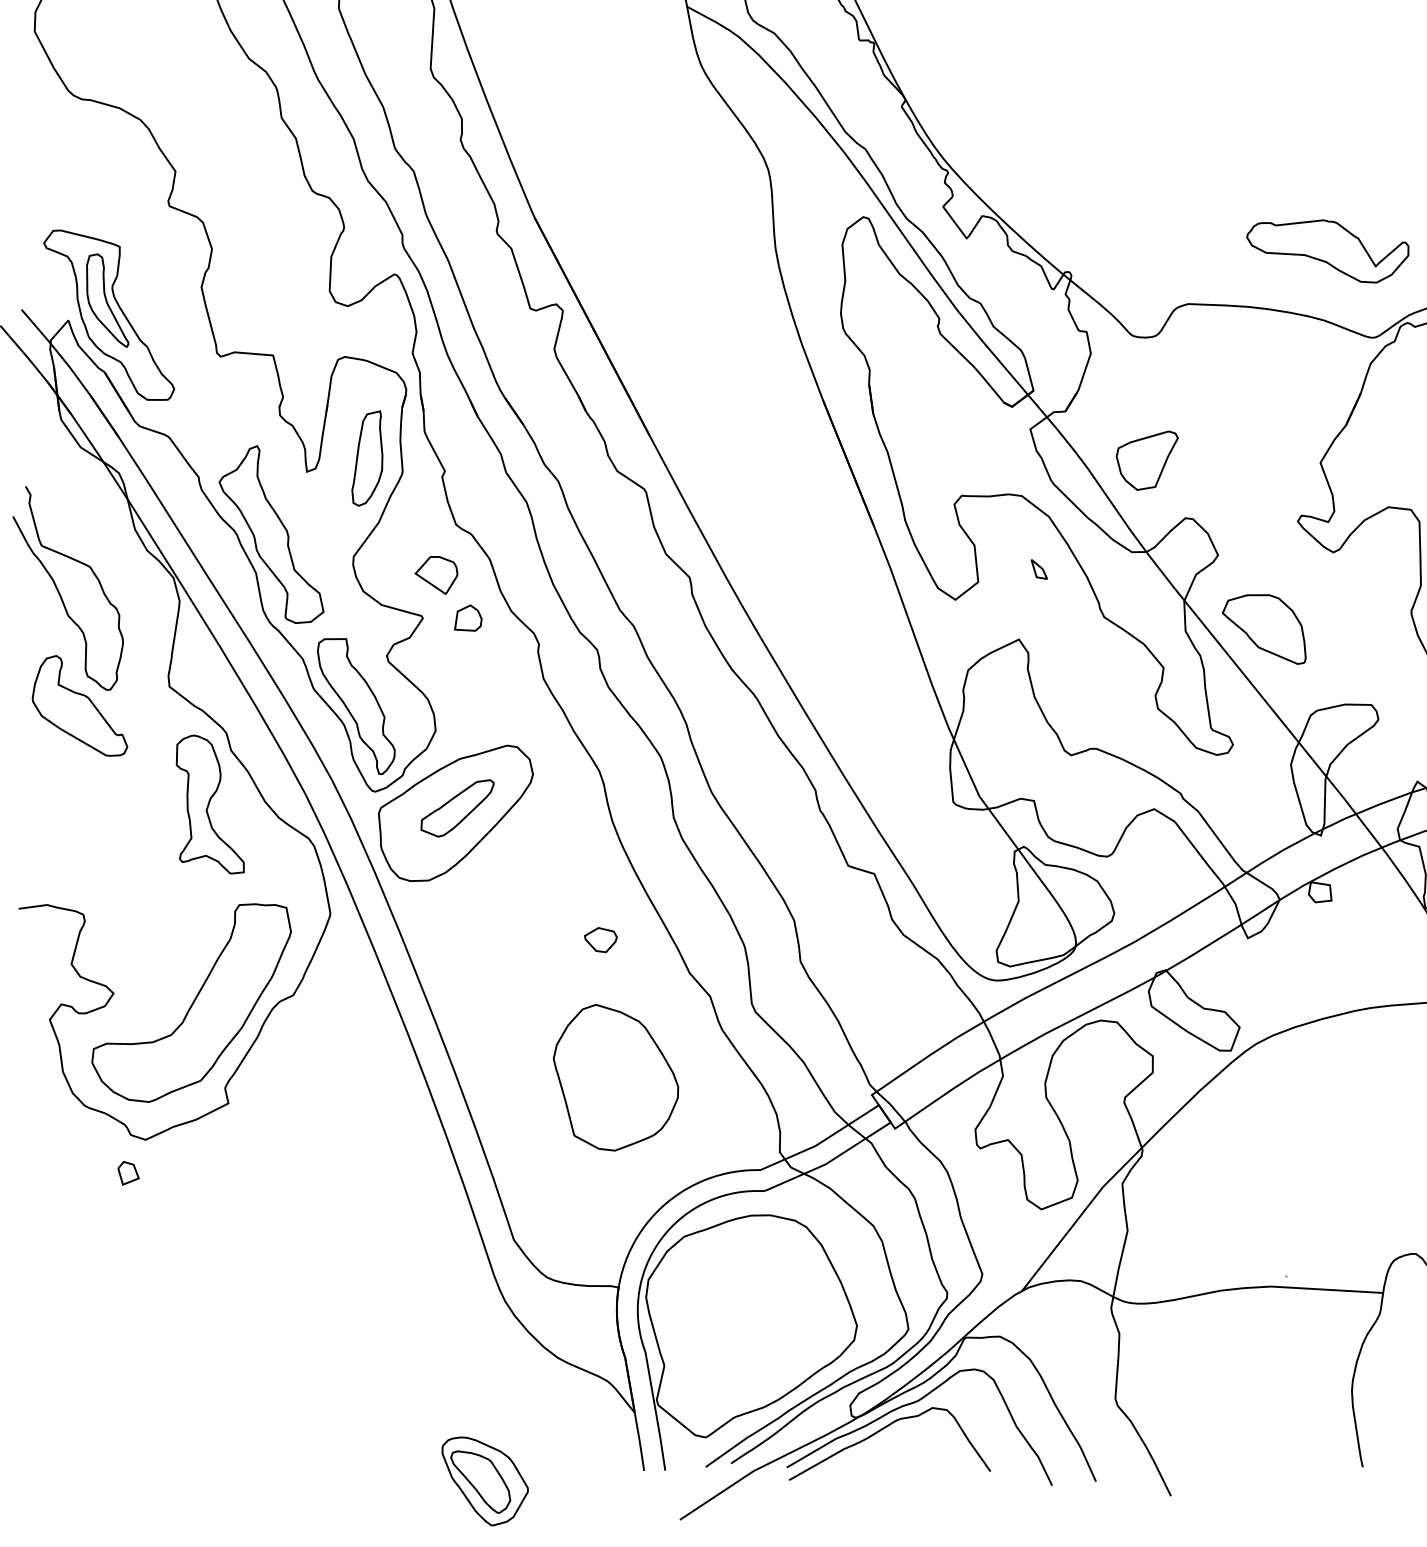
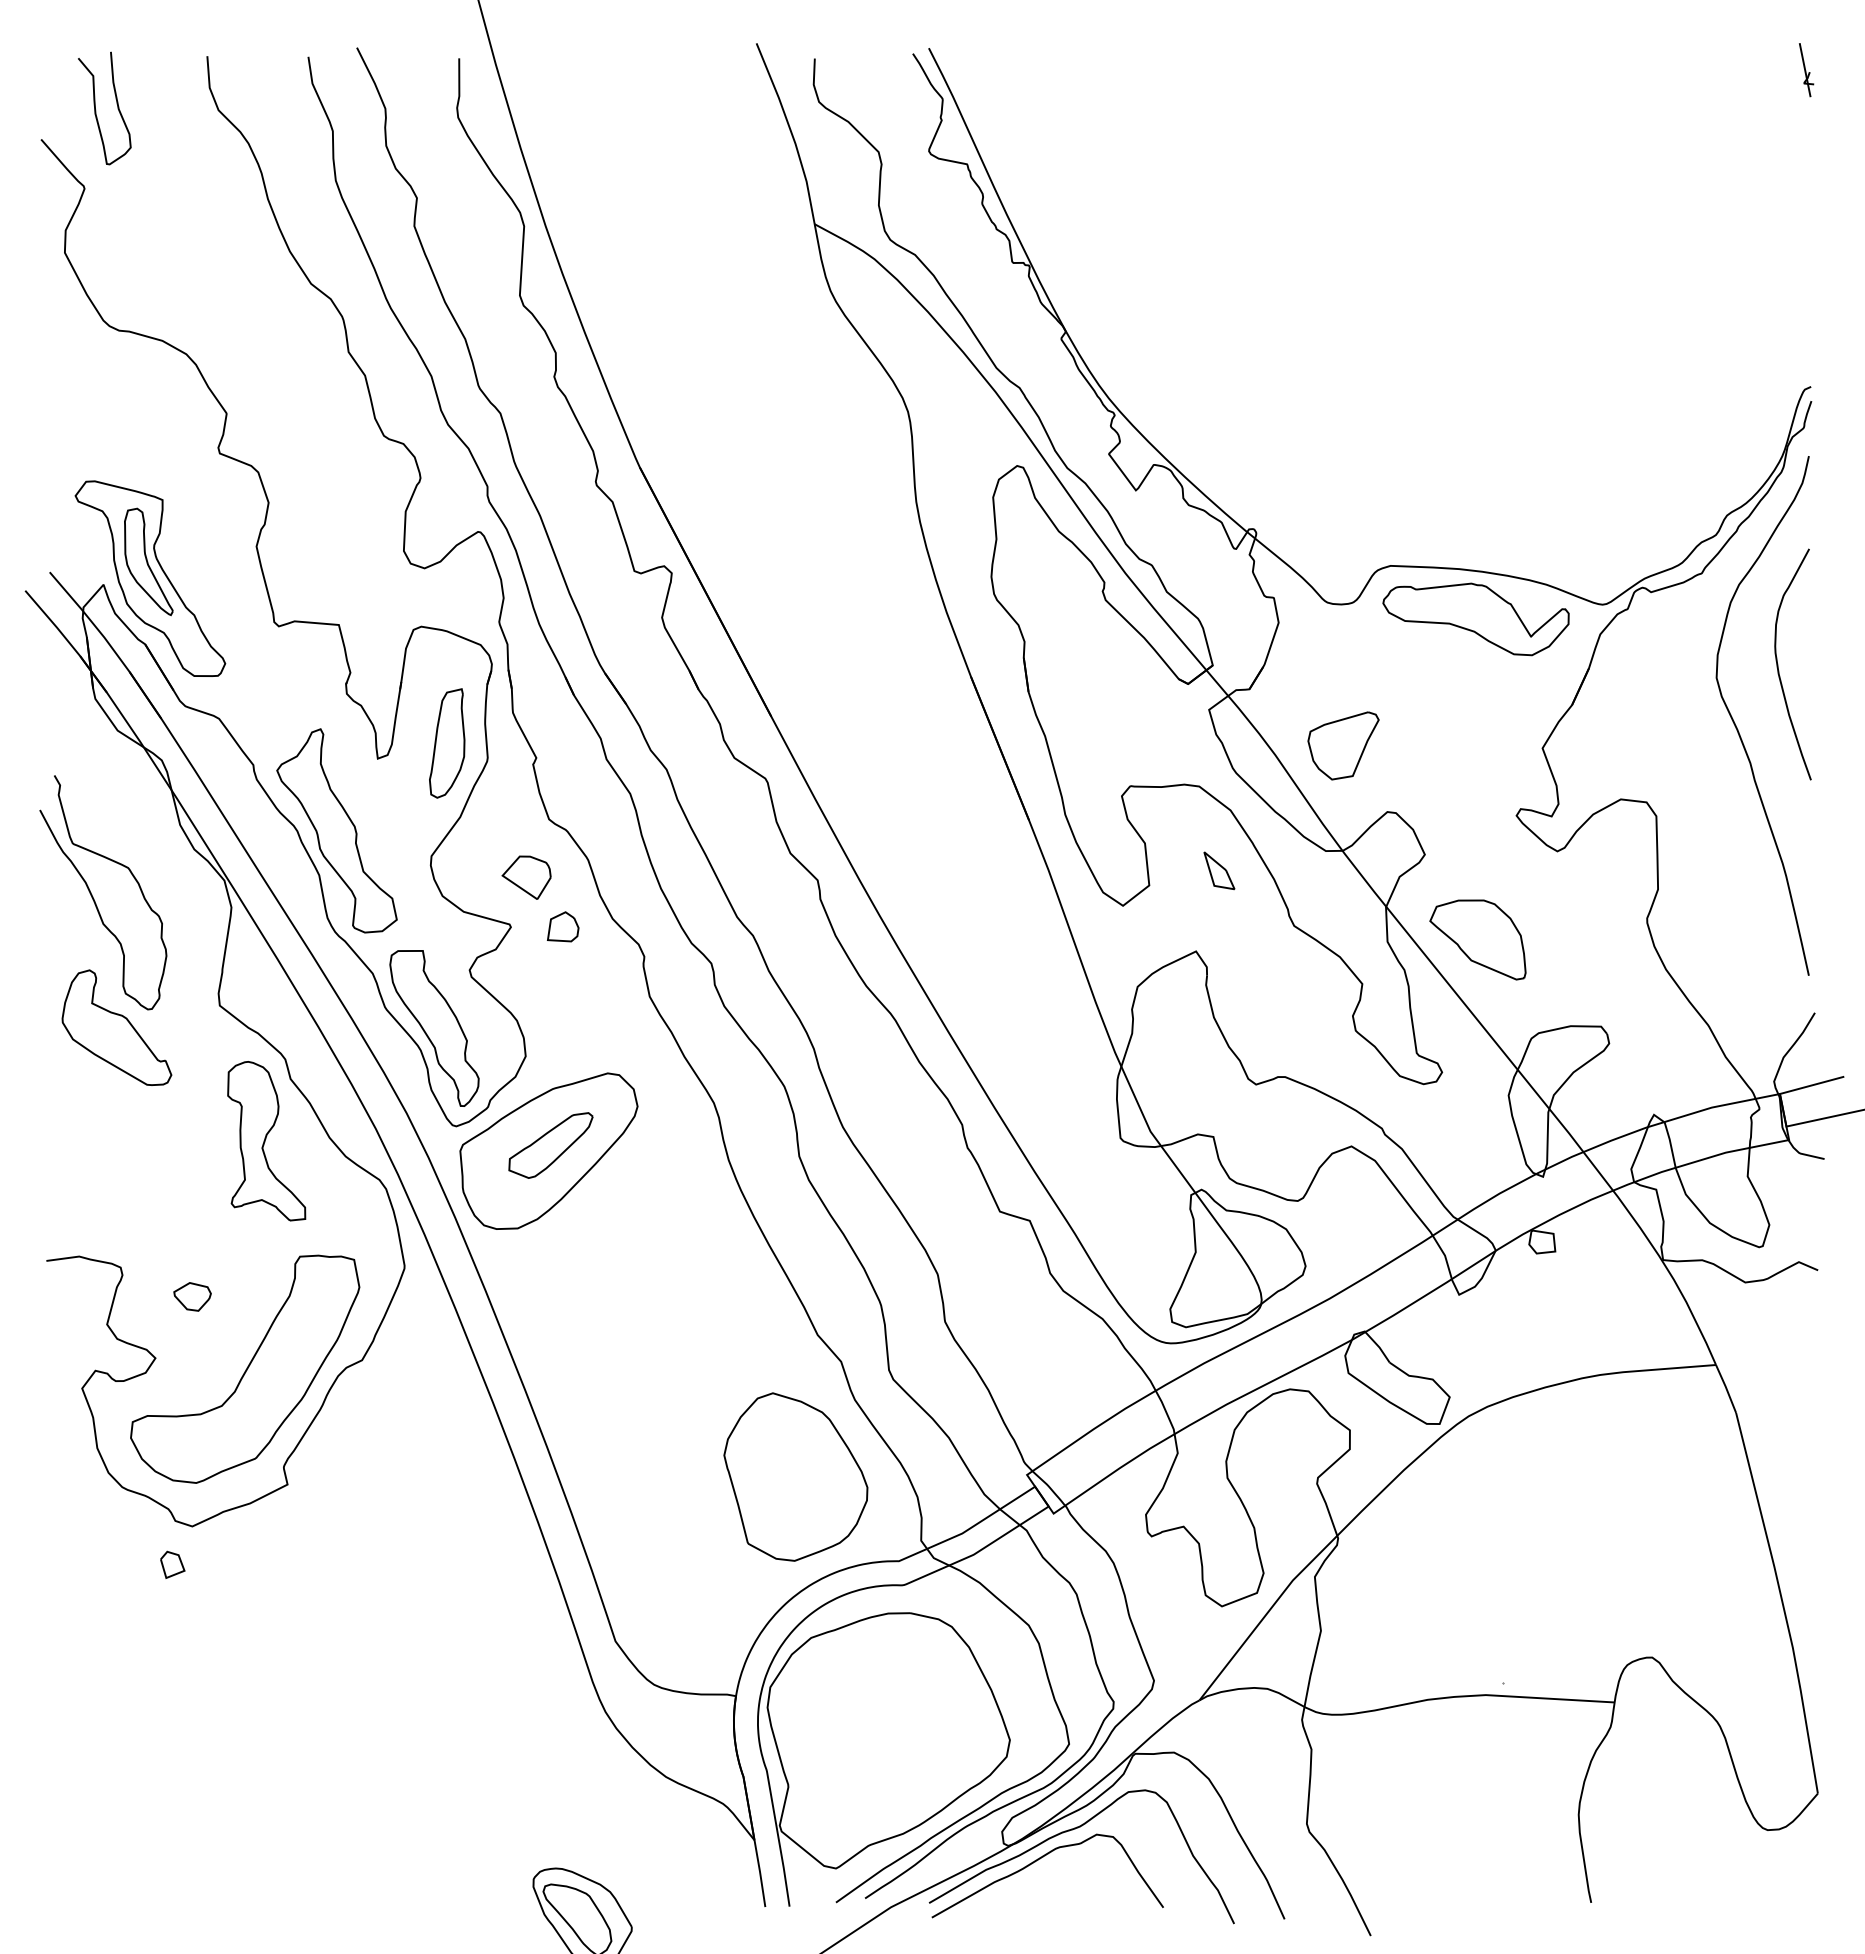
part: (1327, 251) -> (1475, 619), moved
part: (1039, 569) -> (1219, 870), size x1.67
part: (600, 939) -> (192, 1296), moved
part: (615, 1077) -> (795, 1476), moved

